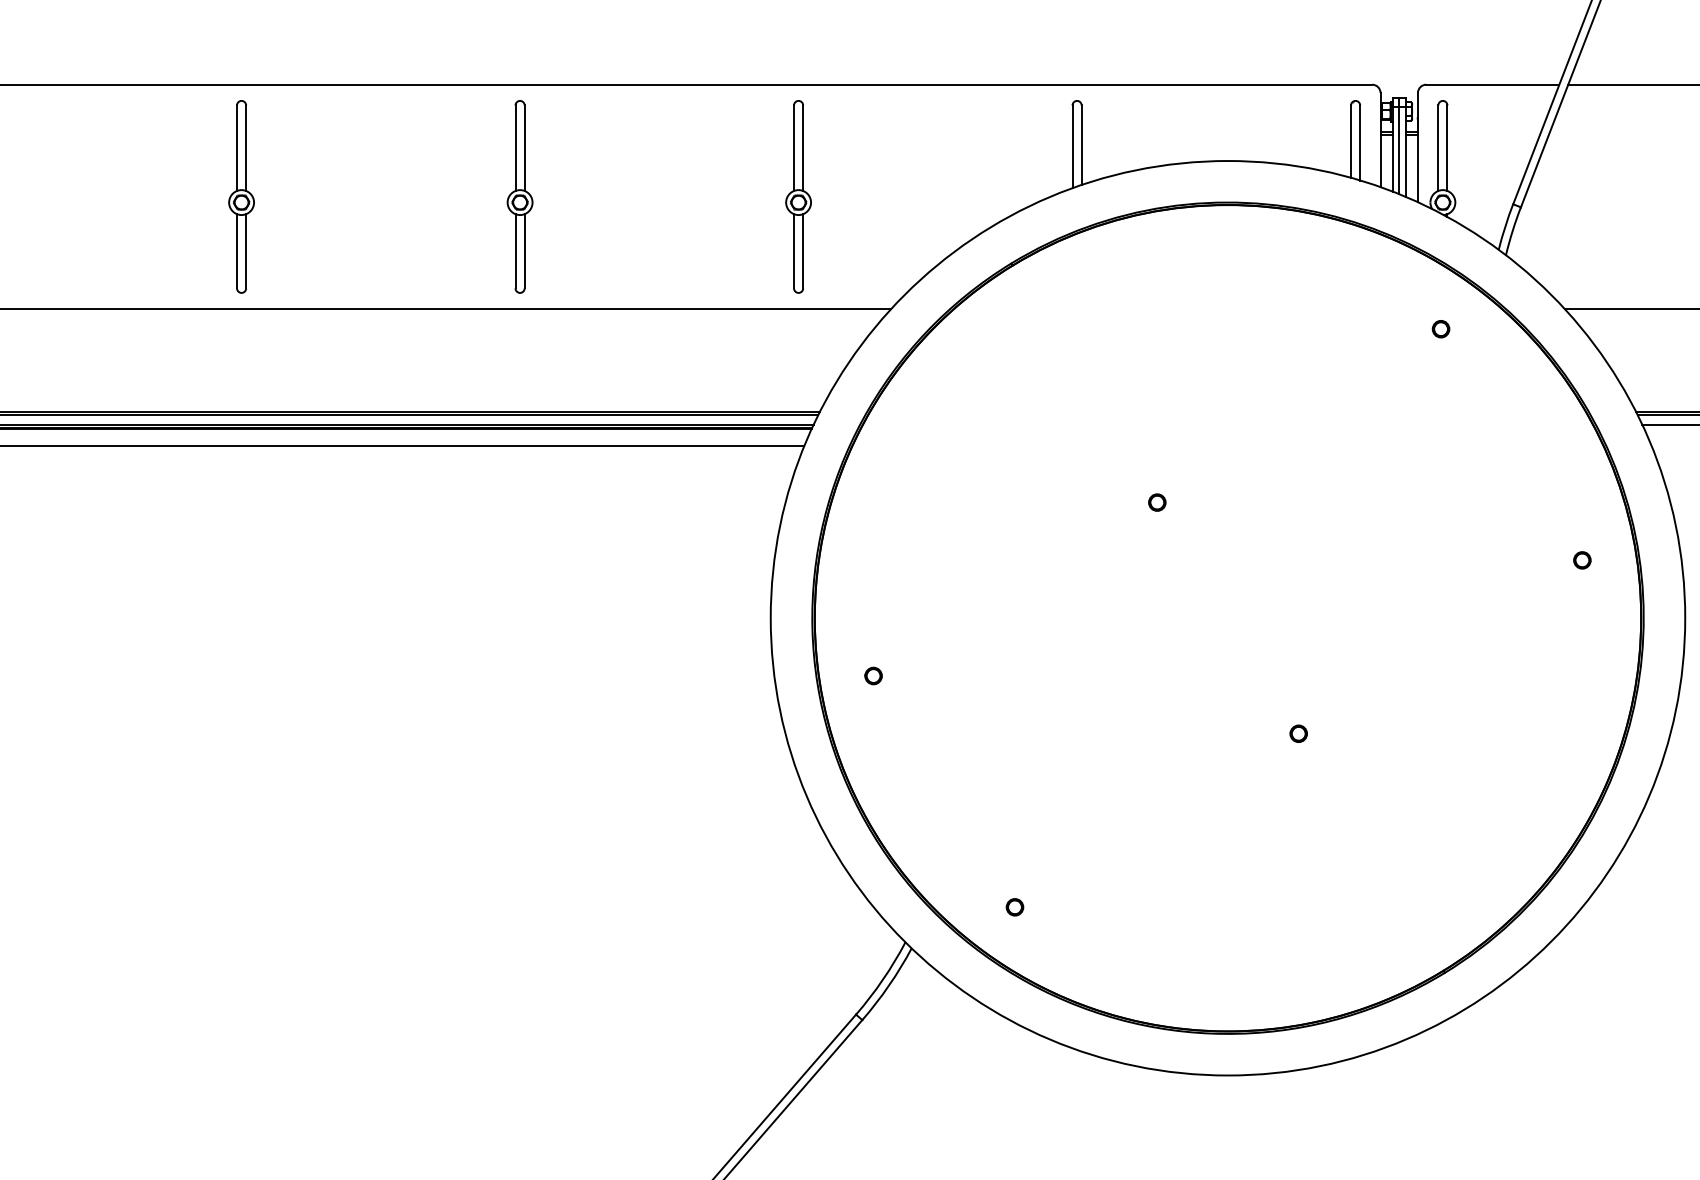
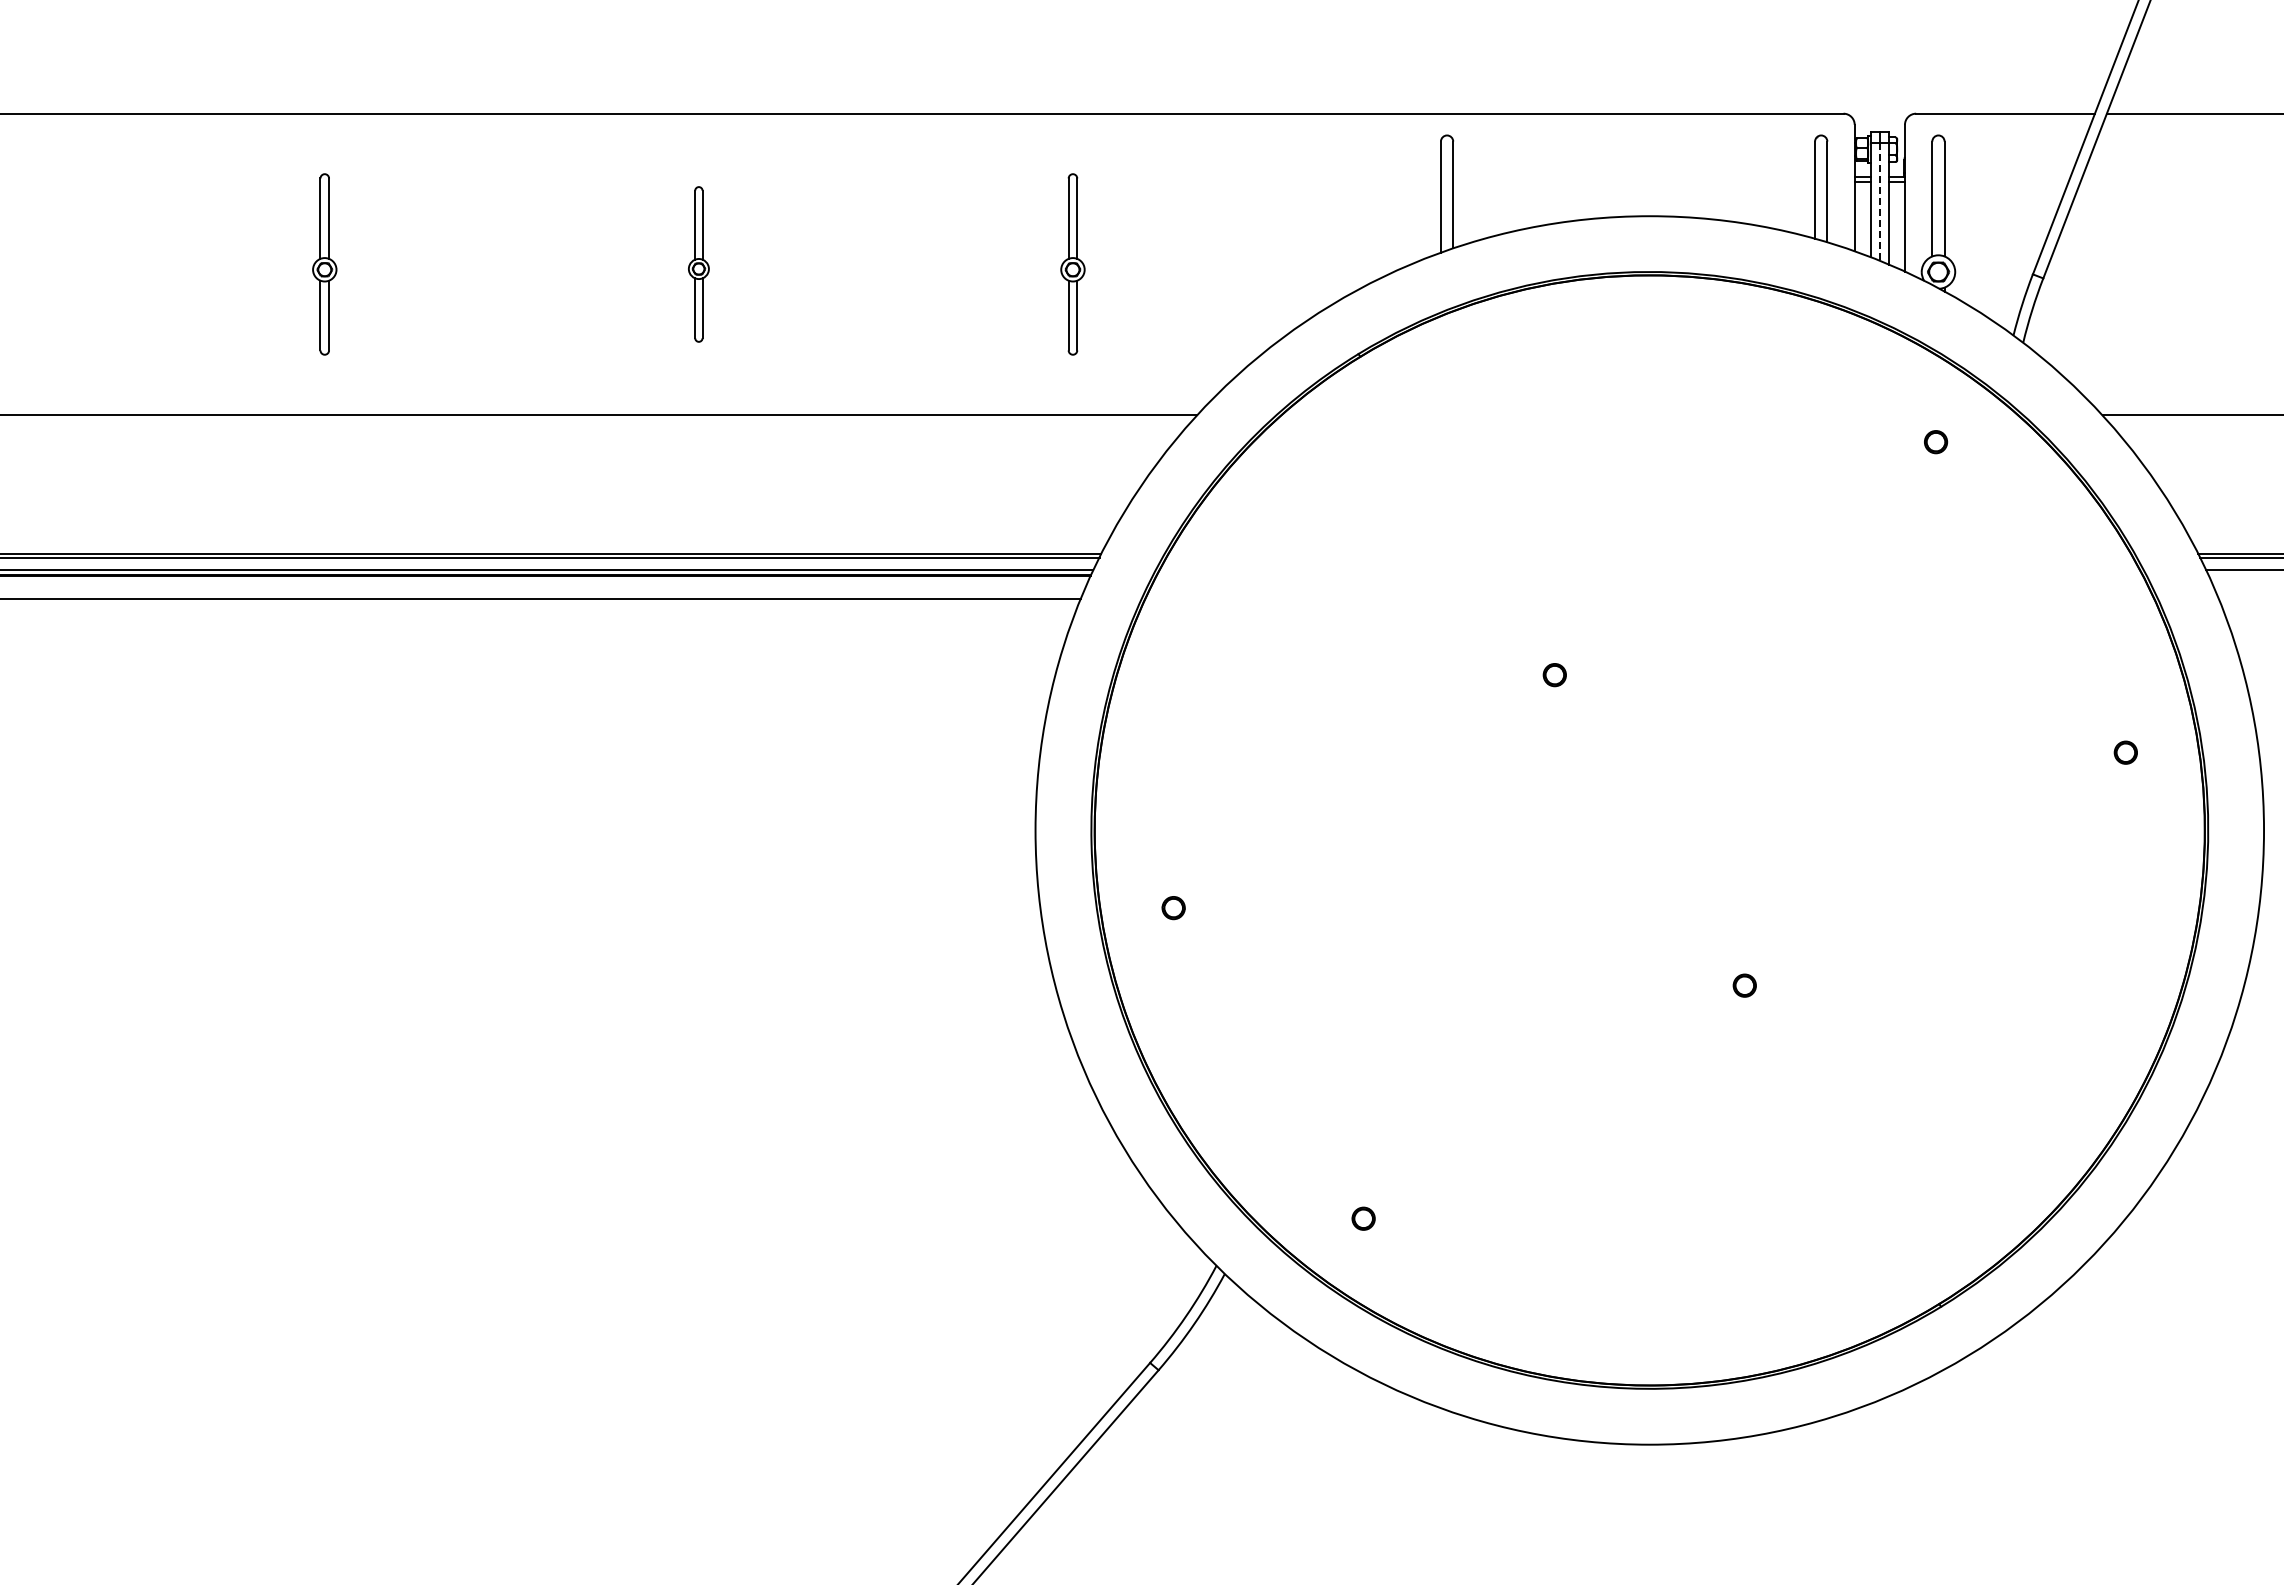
line: (1398, 150) -> (1879, 201), solid -> dashed
part: (241, 196) -> (324, 264), size x0.7
part: (519, 196) -> (698, 264), size x0.6
part: (798, 196) -> (1072, 264), size x0.7

